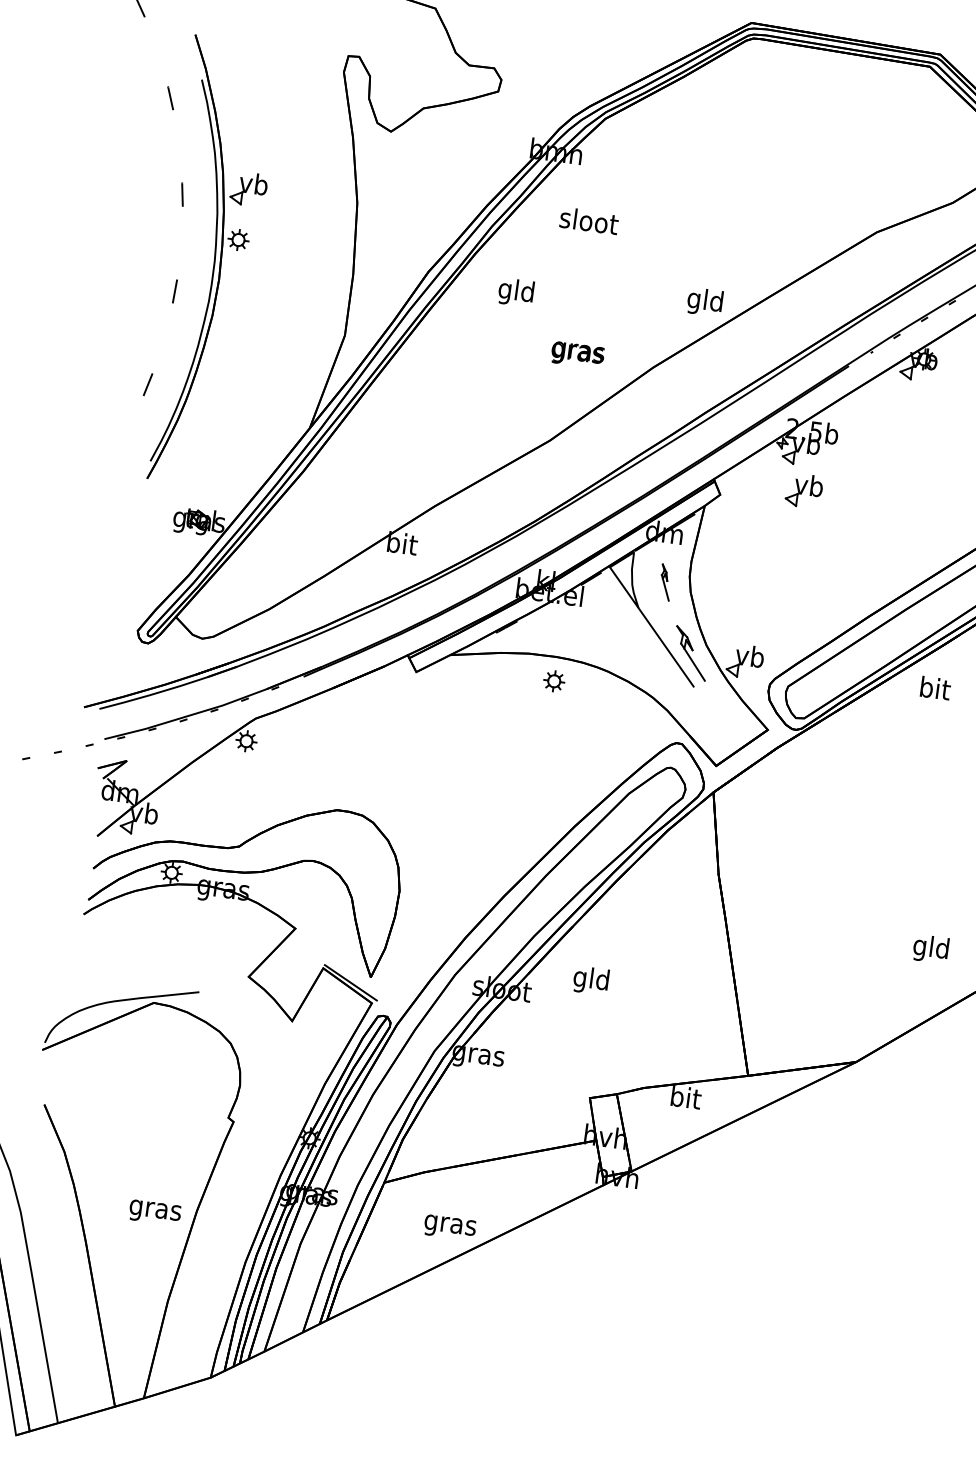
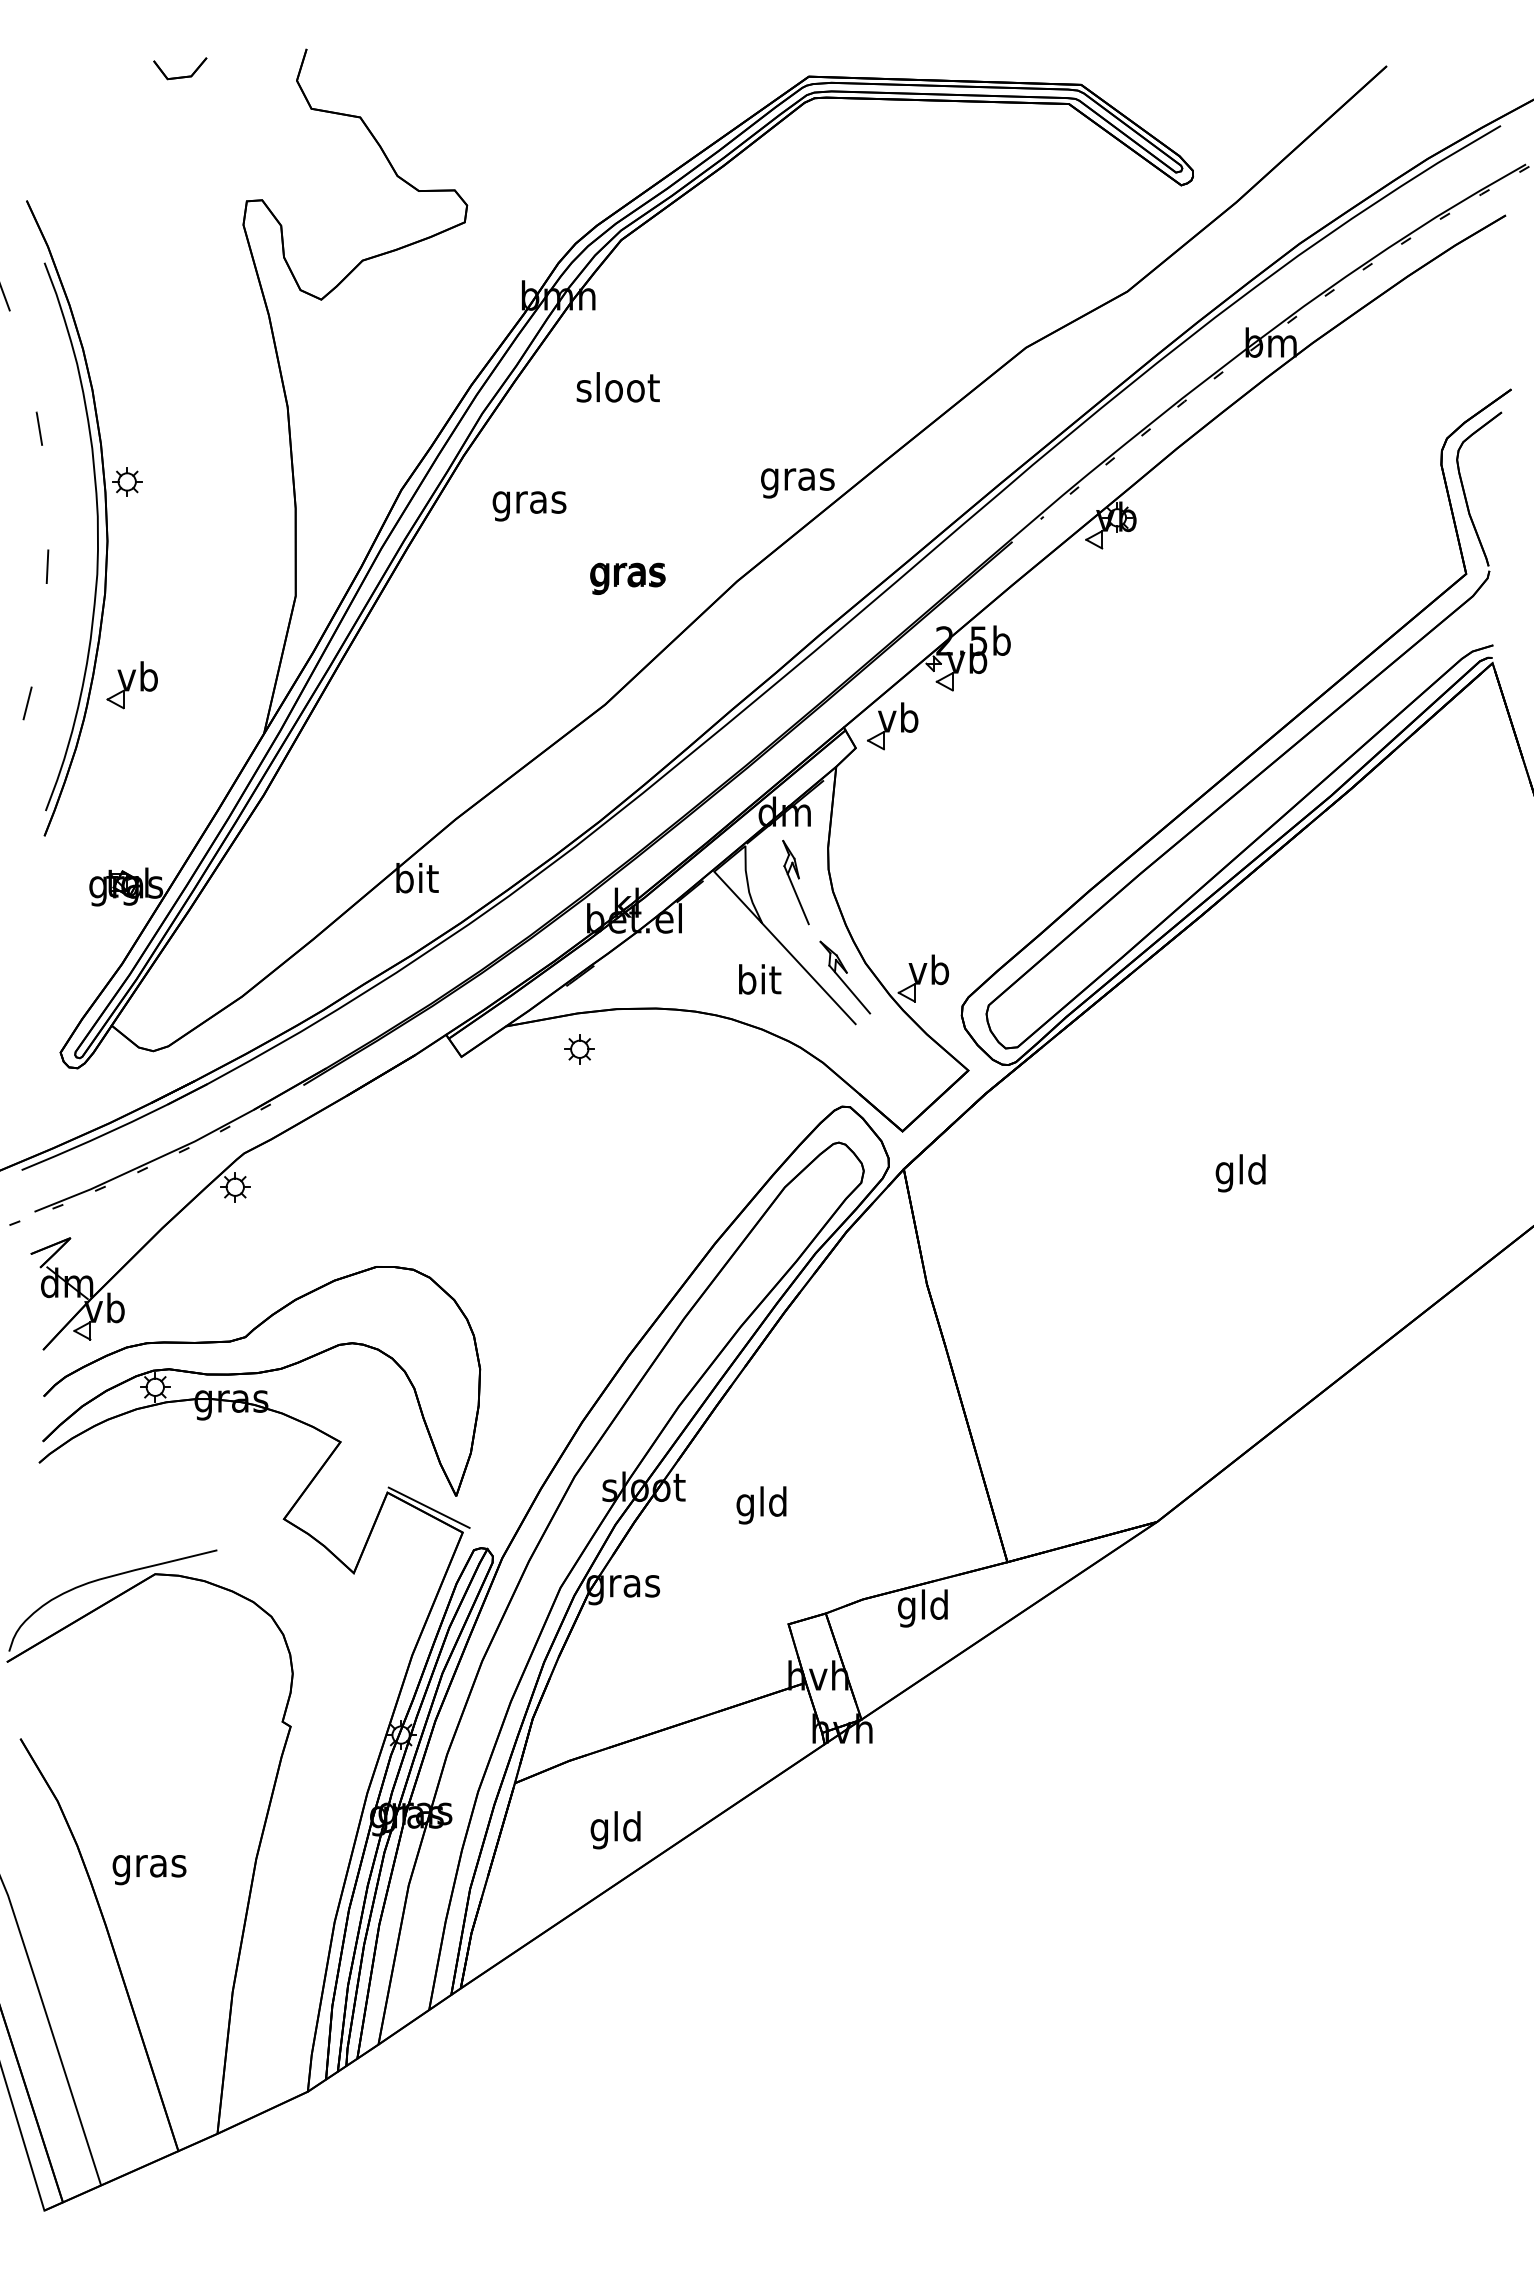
part: (248, 189) -> (131, 685), moved
text: (516, 292) -> (529, 502), gld -> gras
text: (705, 302) -> (797, 479), gld -> gras
part: (804, 490) -> (892, 726), moved
part: (665, 582) -> (795, 882), size x1.67
part: (554, 681) -> (579, 1049), moved
text: (936, 688) -> (760, 979), moved
text: (930, 949) -> (1240, 1173), moved
text: (591, 980) -> (761, 1505), moved
text: (684, 1099) -> (922, 1608), bit -> gld
text: (155, 1213) -> (149, 1870), moved
text: (450, 1225) -> (616, 1830), gras -> gld

